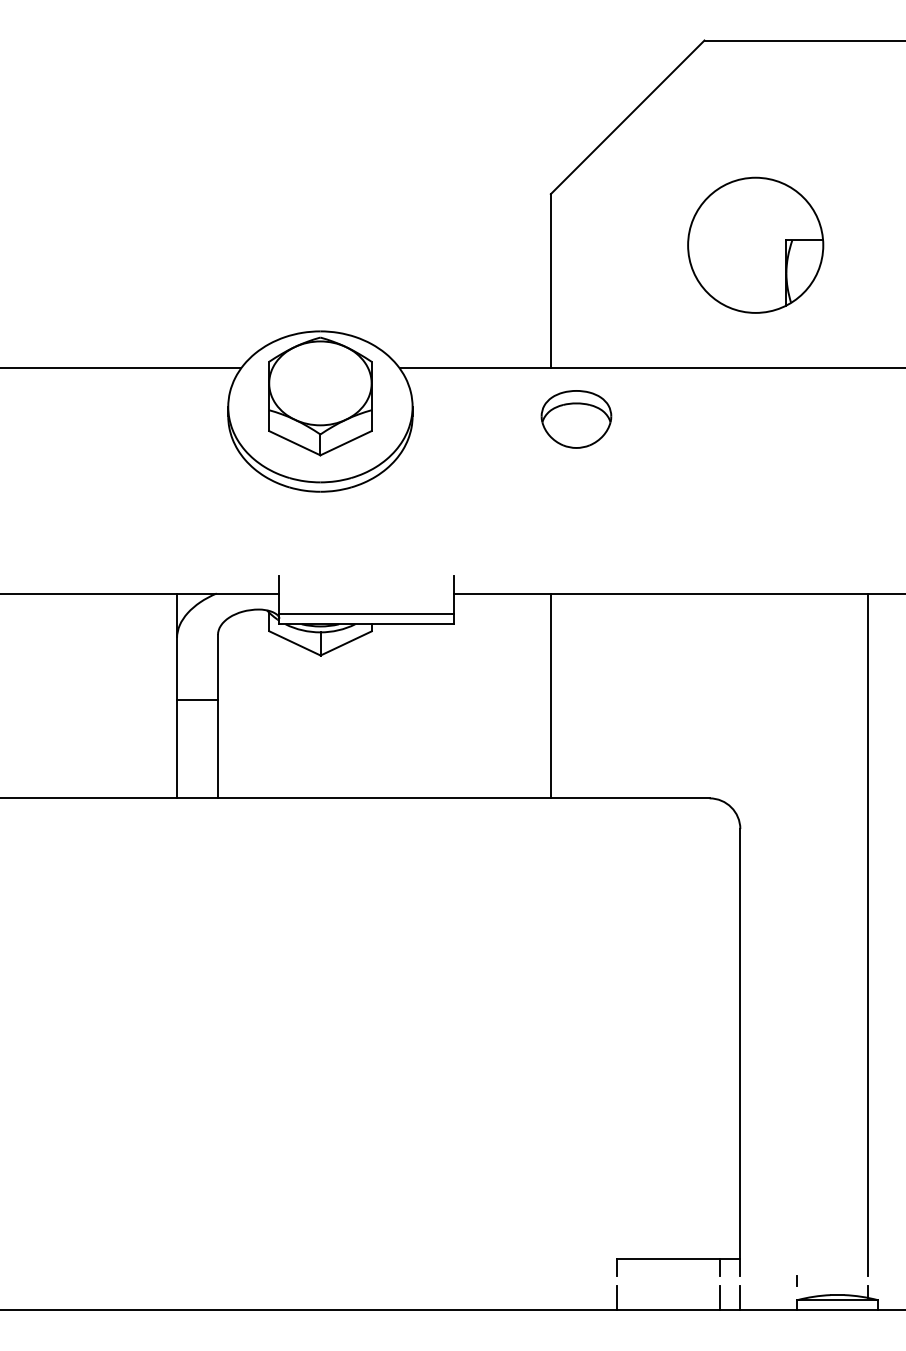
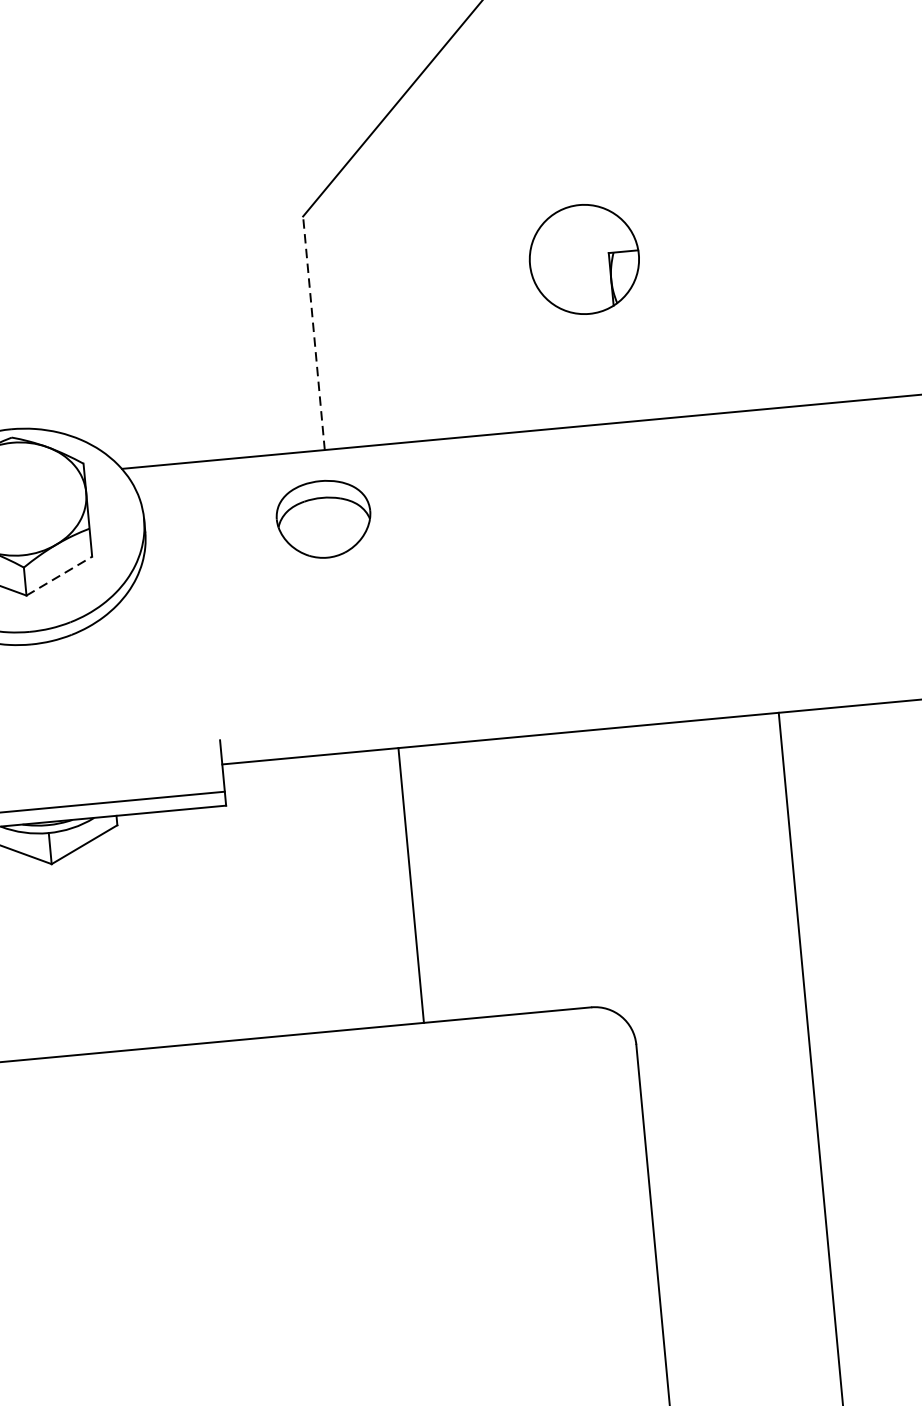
part: (755, 244) -> (583, 258), size x0.6
line: (550, 280) -> (313, 332), solid -> dashed
part: (576, 419) -> (323, 519), moved
line: (346, 443) -> (59, 576), solid -> dashed
line: (550, 695) -> (410, 884), moved

